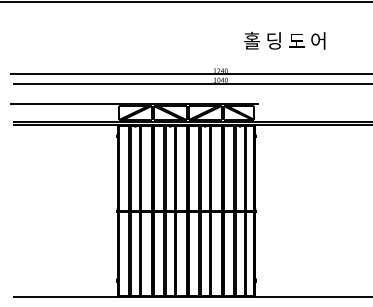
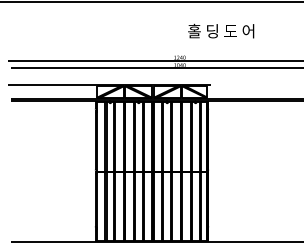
text: (285, 40) -> (221, 30), moved

